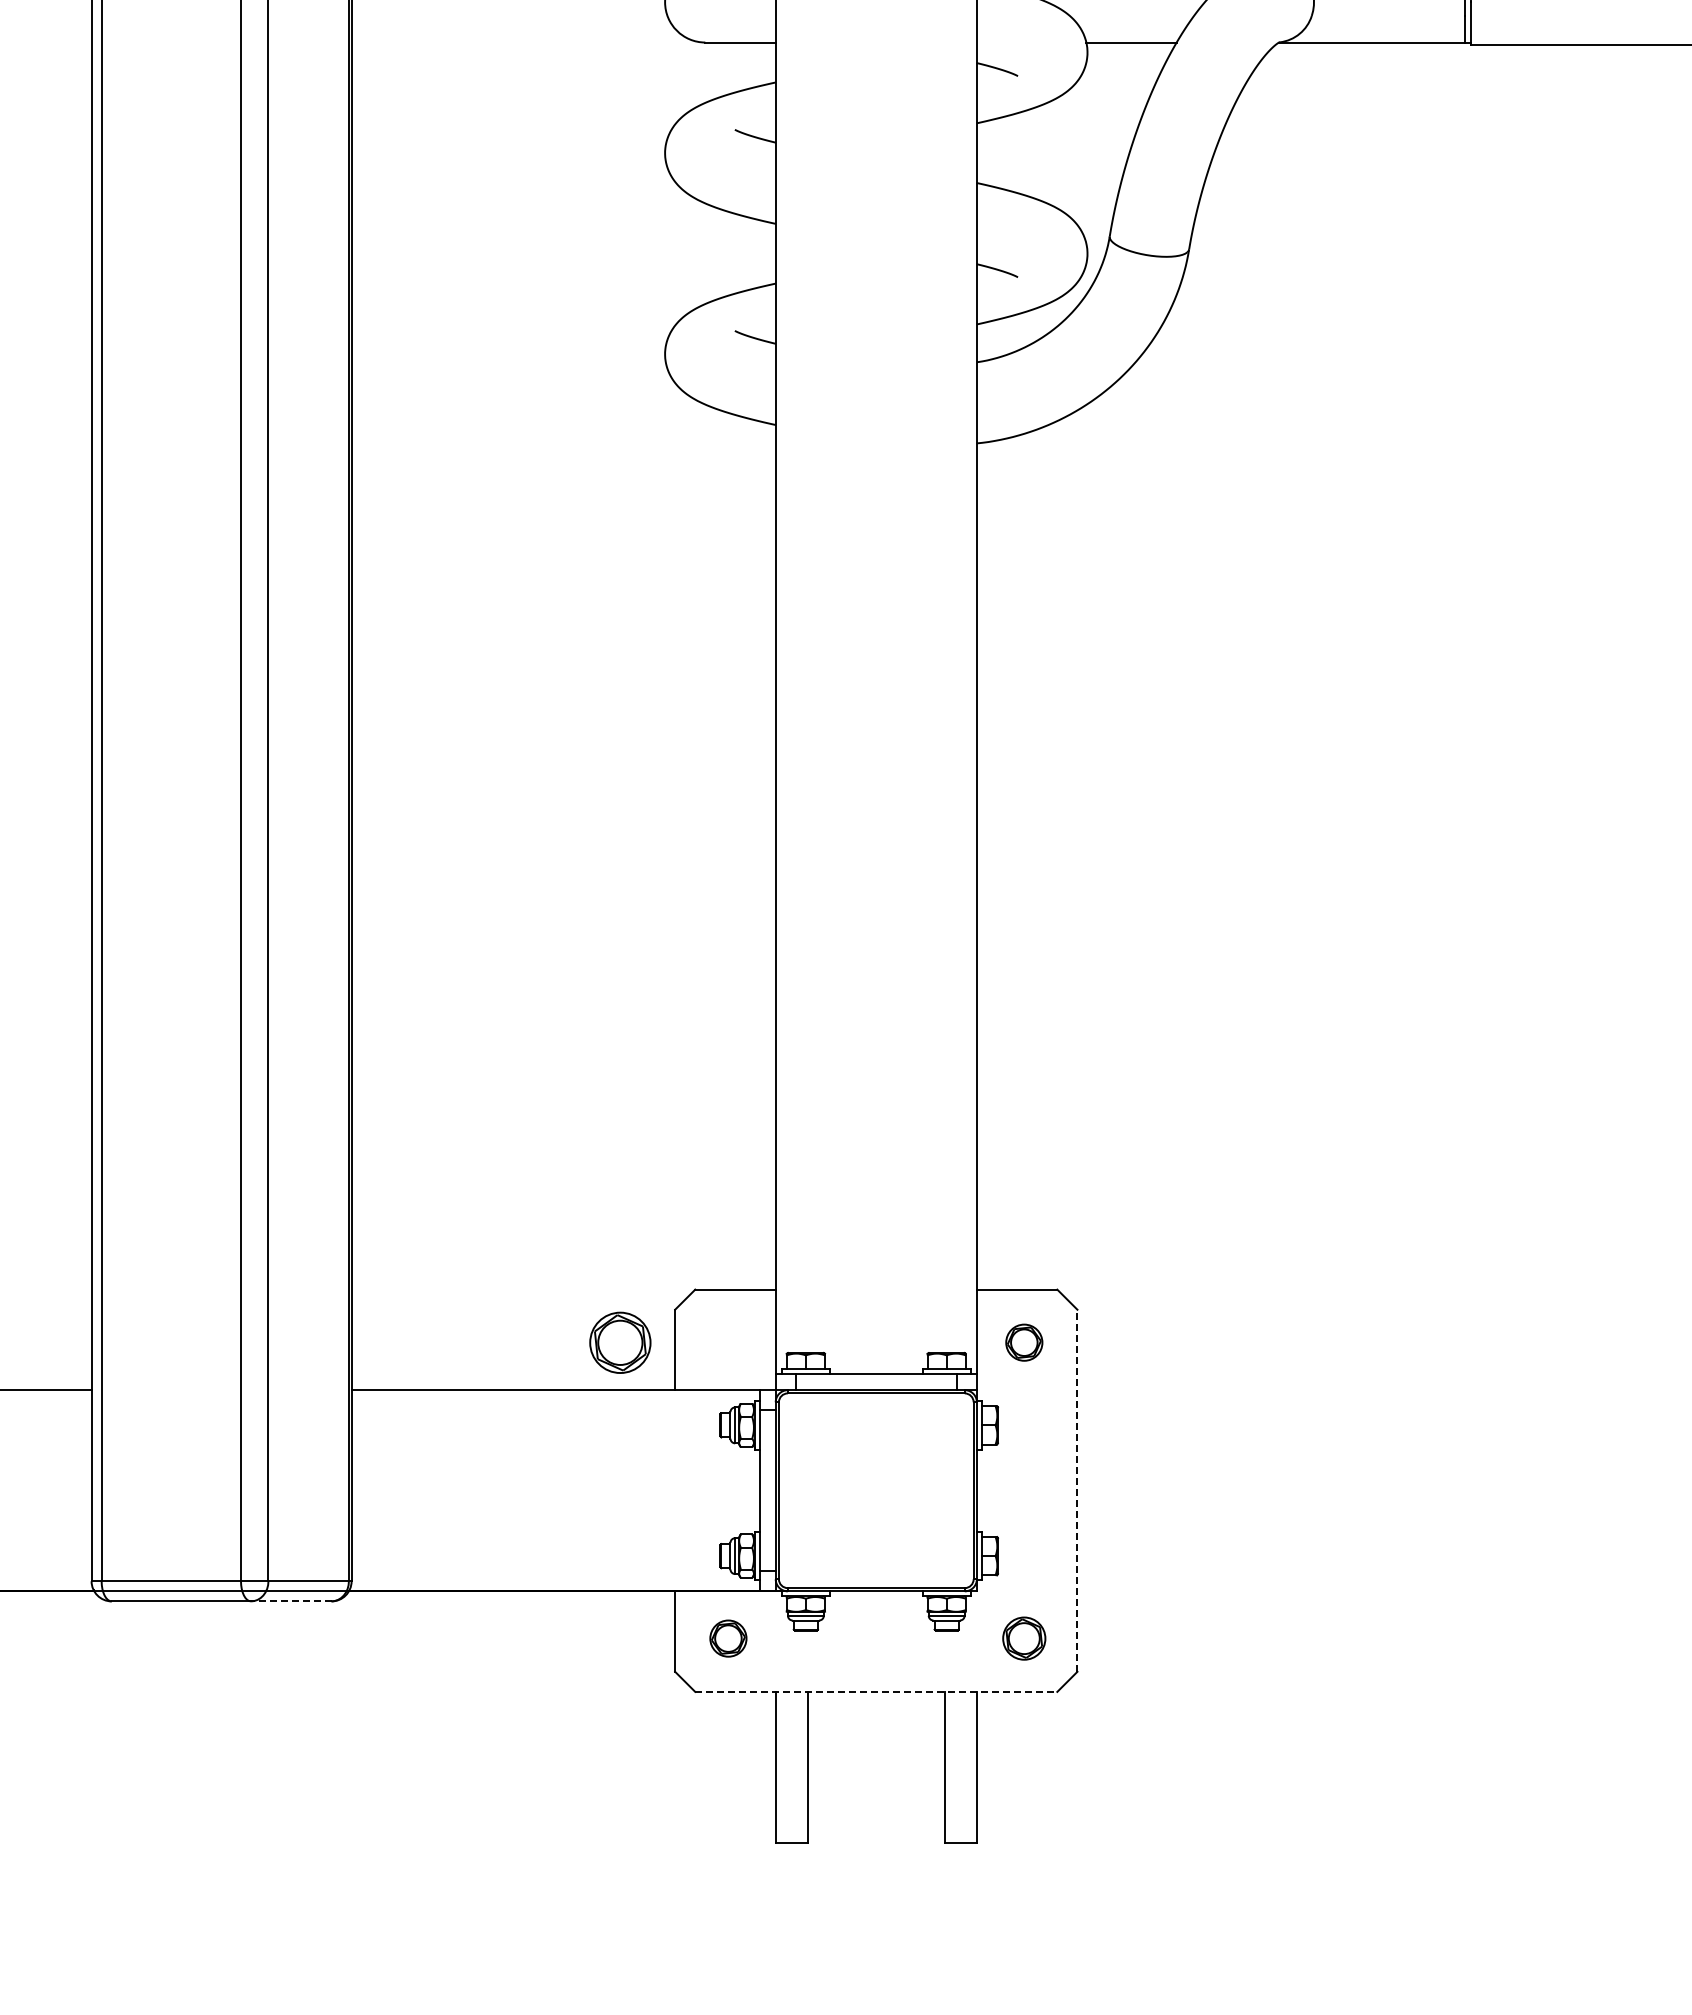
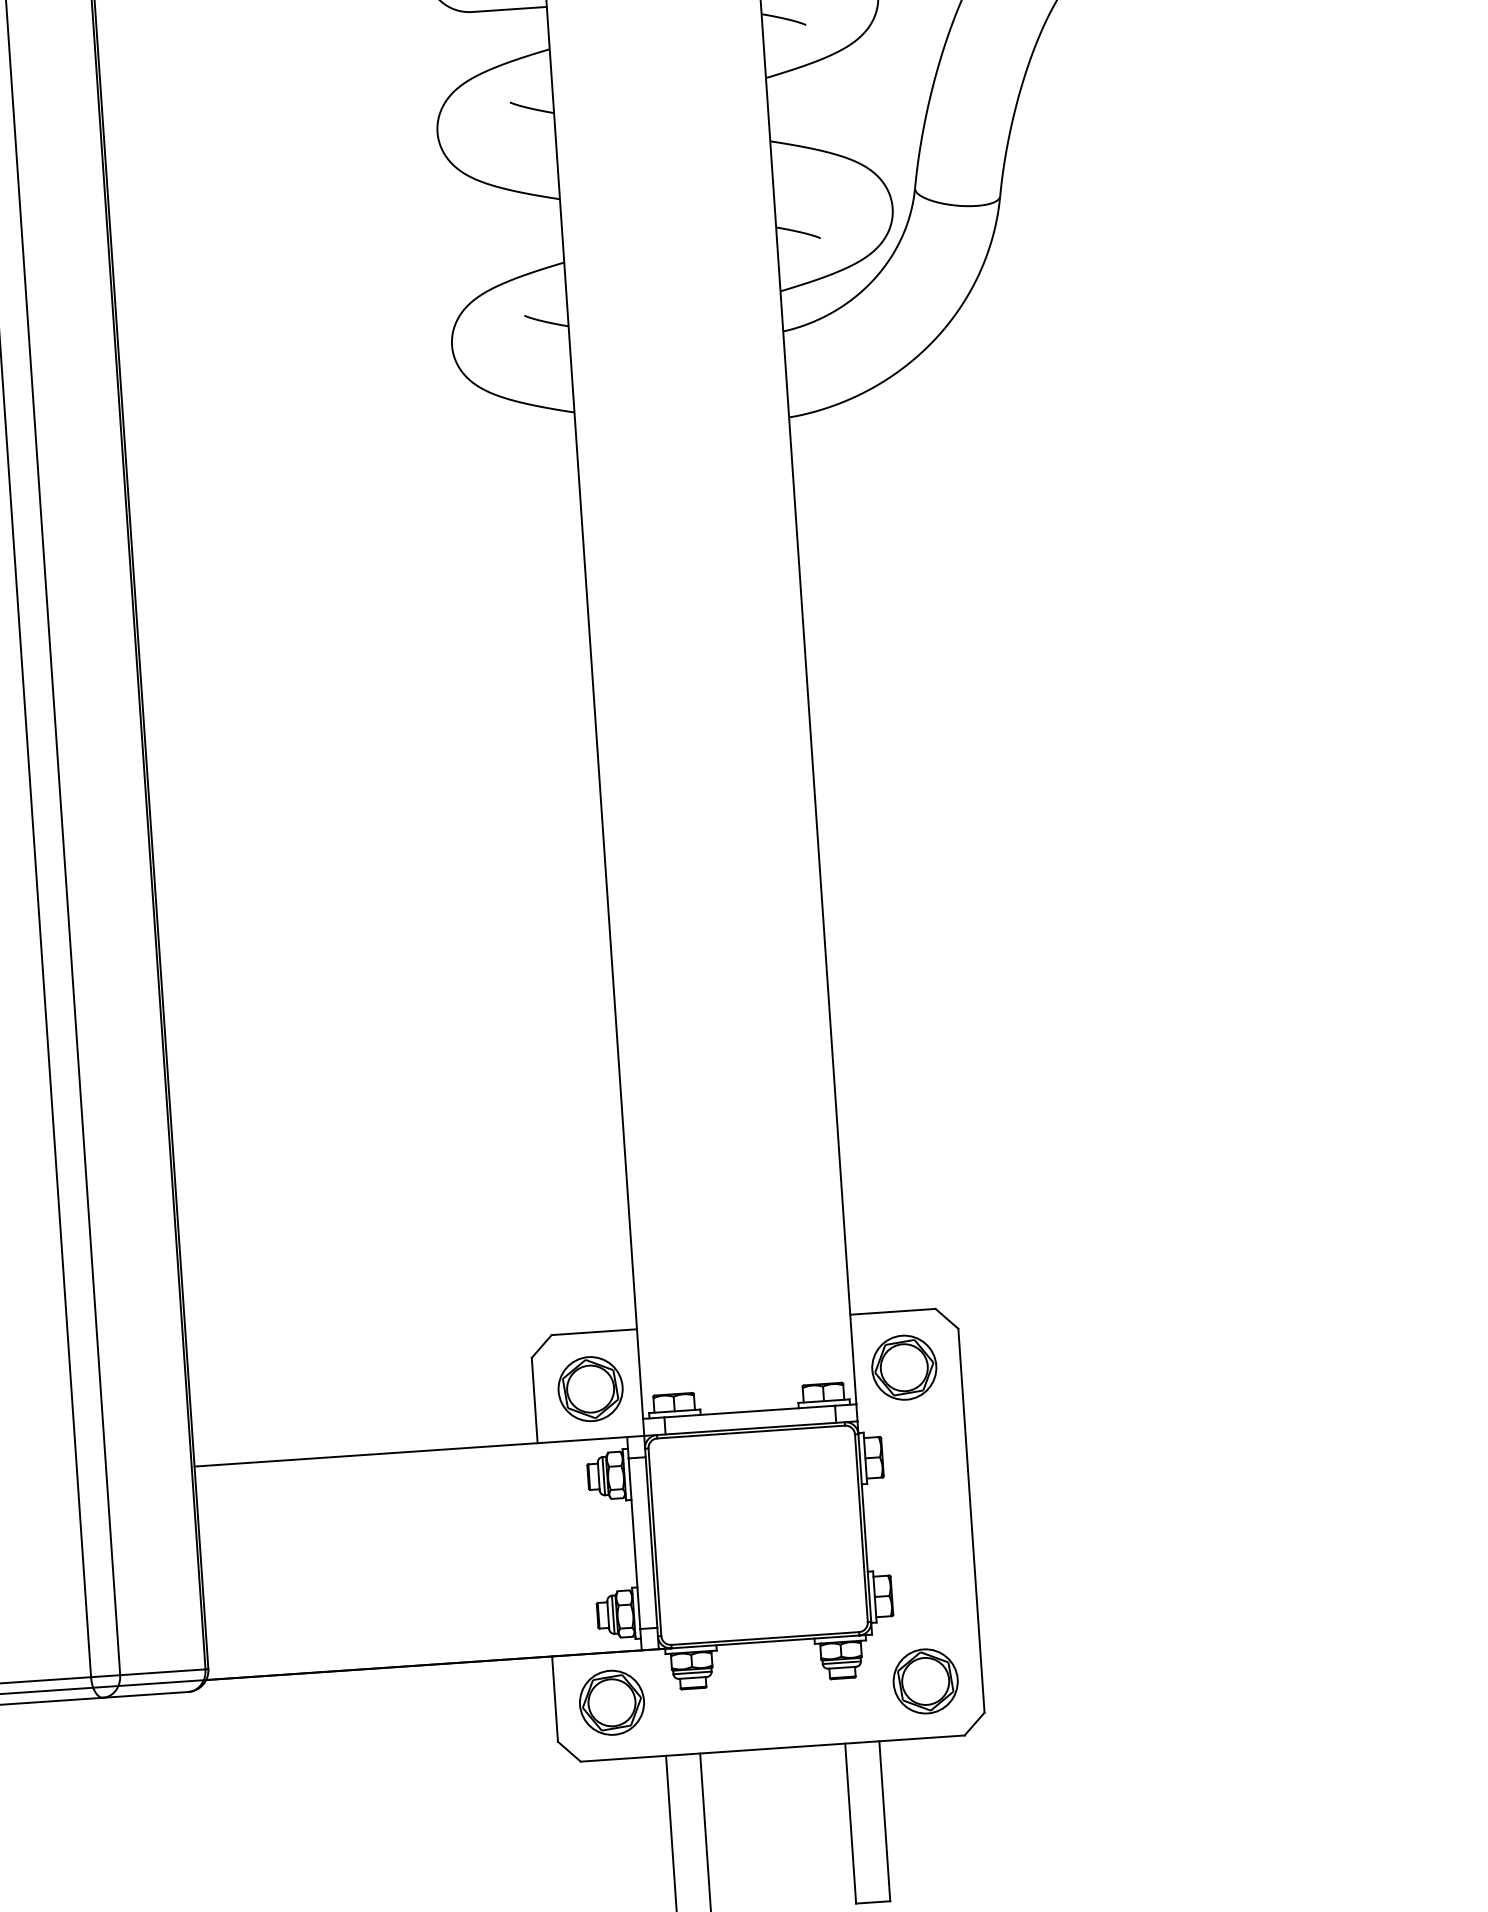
part: (620, 1342) -> (590, 1388), moved
part: (1024, 1342) -> (904, 1367), size x1.67
line: (1077, 1490) -> (971, 1520), dashed -> solid
line: (290, 1601) -> (145, 1695), dashed -> solid
part: (728, 1638) -> (612, 1702), size x1.67
part: (1024, 1638) -> (925, 1681), size x1.43
line: (876, 1691) -> (772, 1748), dashed -> solid

